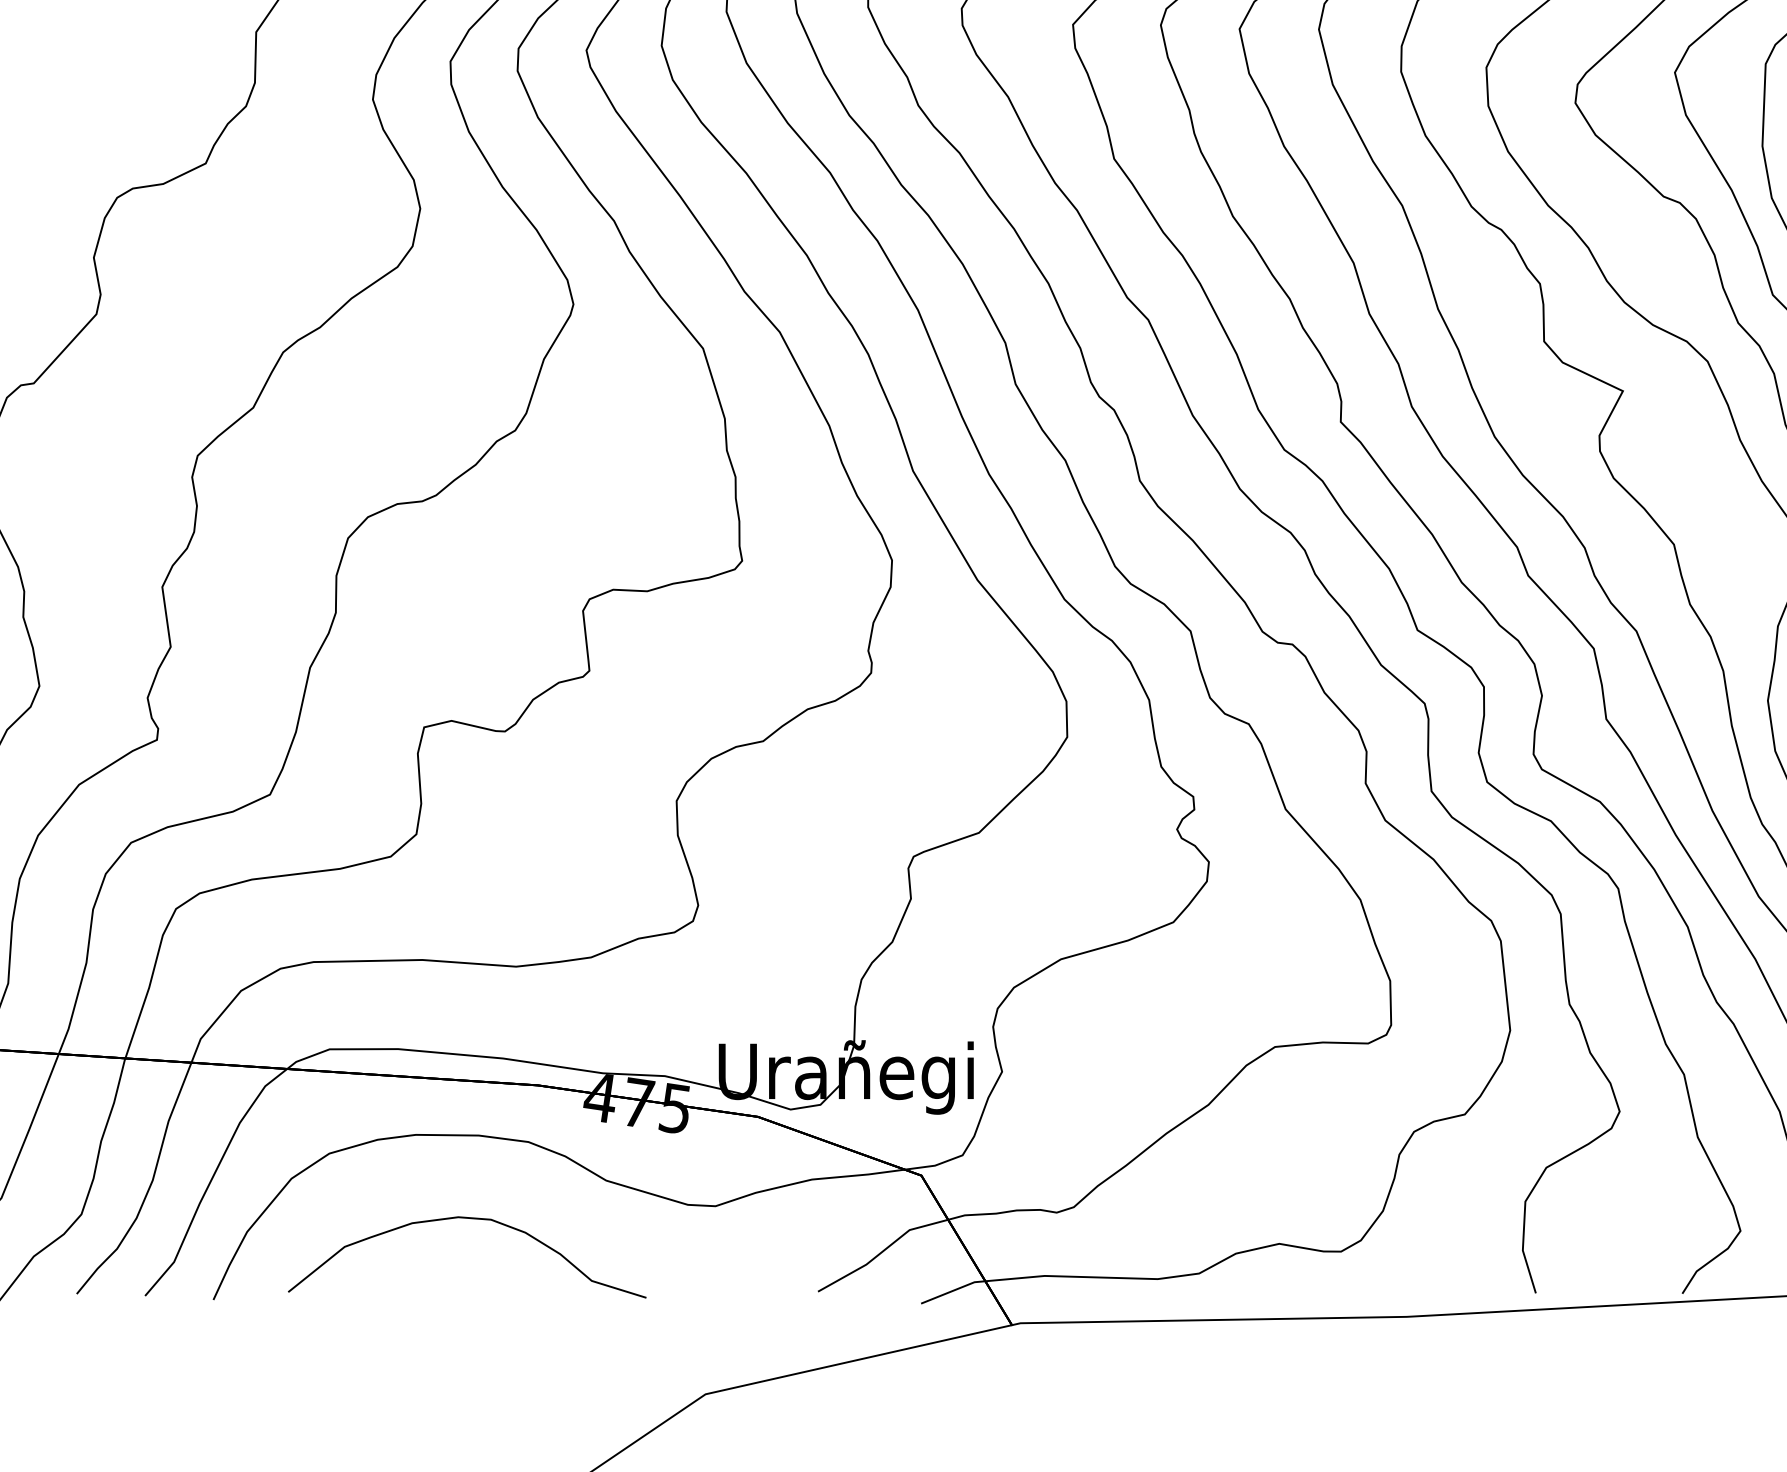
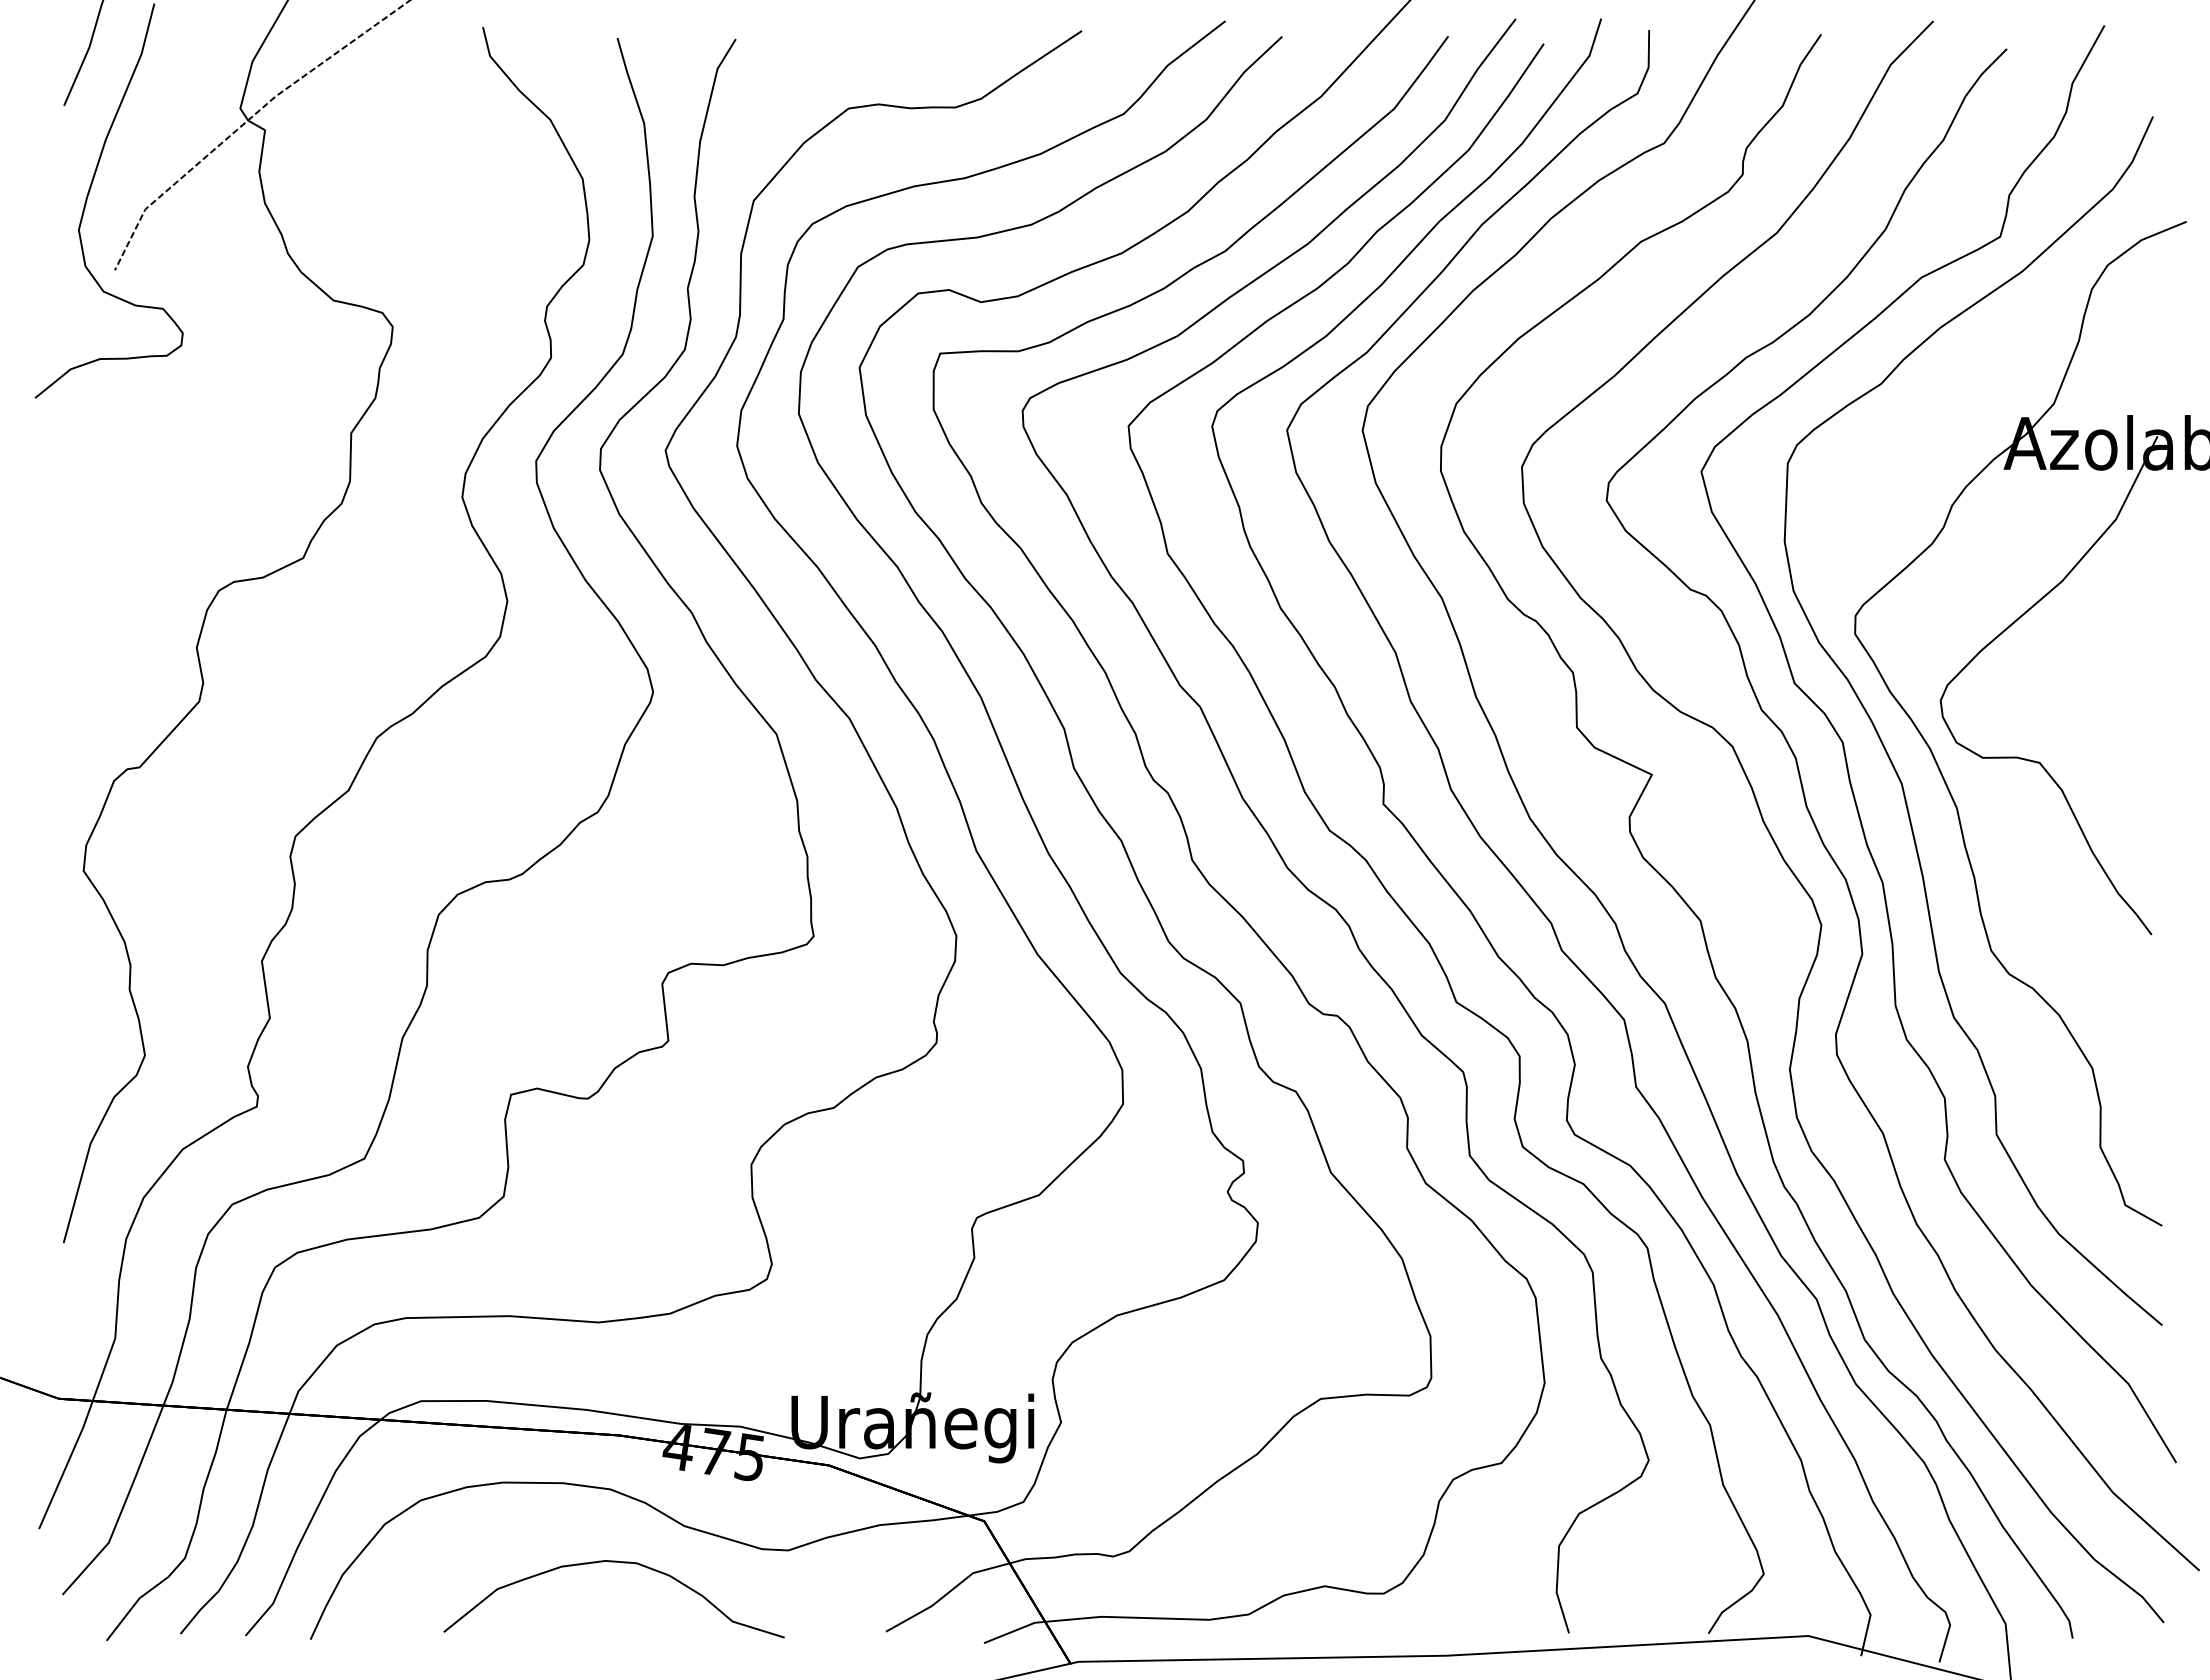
curve: (466, 1218) -> (613, 1562), moved

